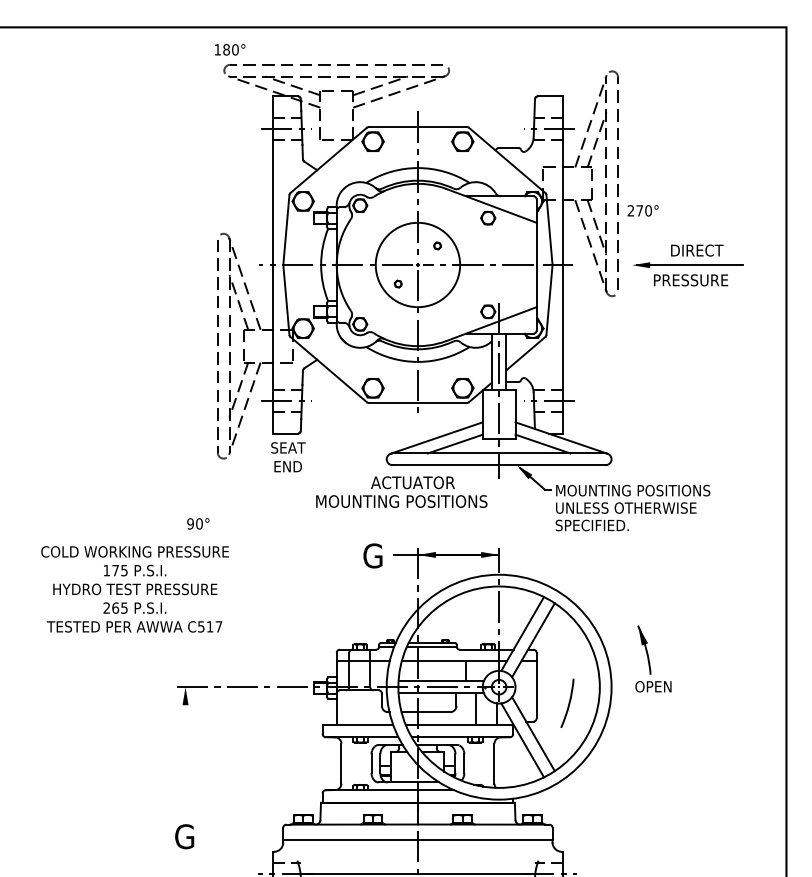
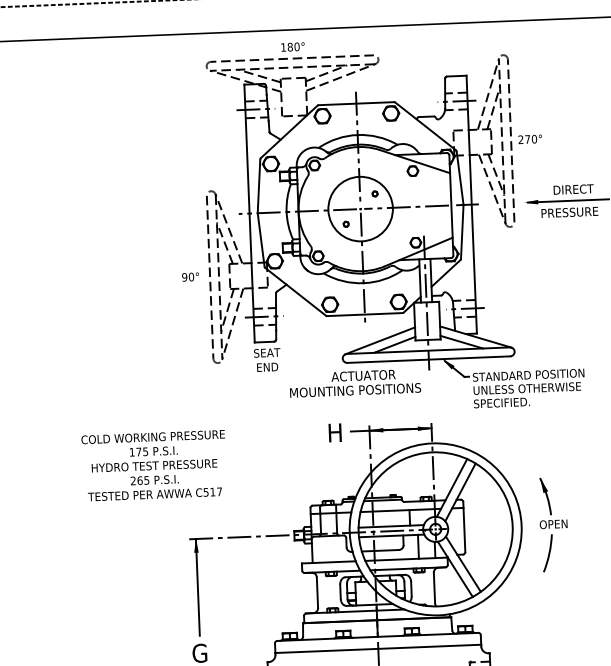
text: (230, 49) -> (293, 46), moved
text: (642, 210) -> (529, 139), moved
text: (632, 490) -> (531, 374), MOUNTING POSITIONS -> STANDARD POSITION
text: (198, 523) -> (190, 276), moved
text: (372, 555) -> (334, 432), G -> H
arc: (568, 702) -> (548, 552), moved
line: (185, 750) -> (197, 587), added

